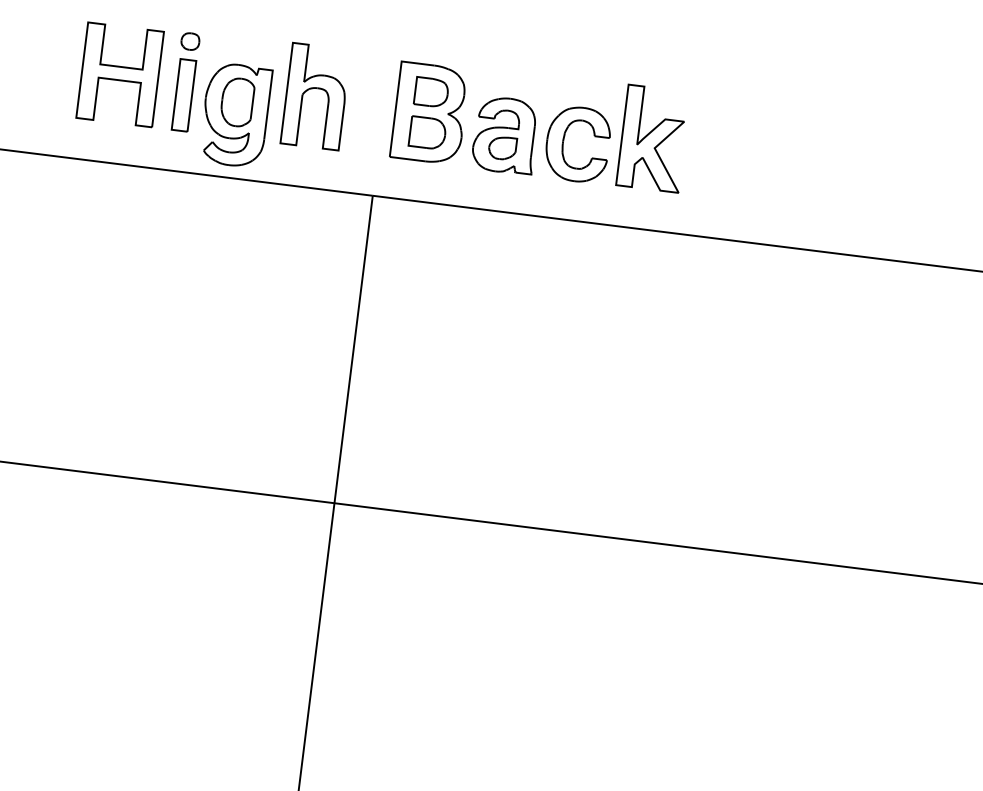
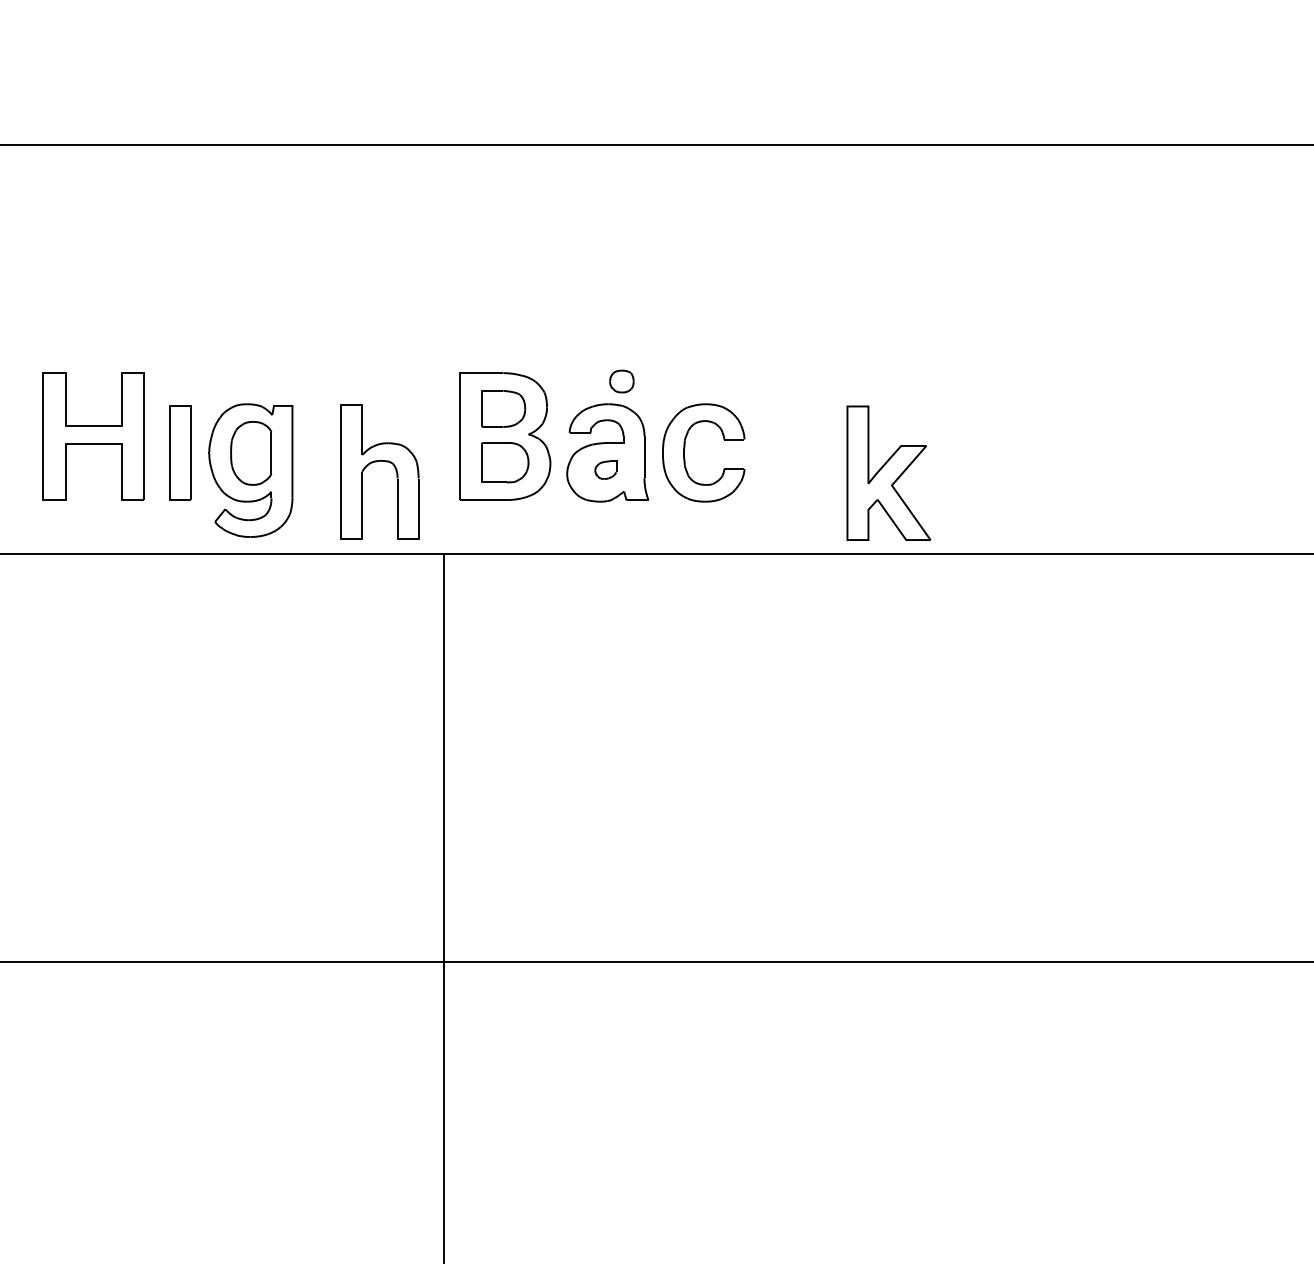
part: (190, 41) -> (621, 381), moved
part: (314, 89) -> (376, 462), moved
part: (653, 138) -> (888, 472), moved
part: (502, 147) -> (605, 469), size x0.6

